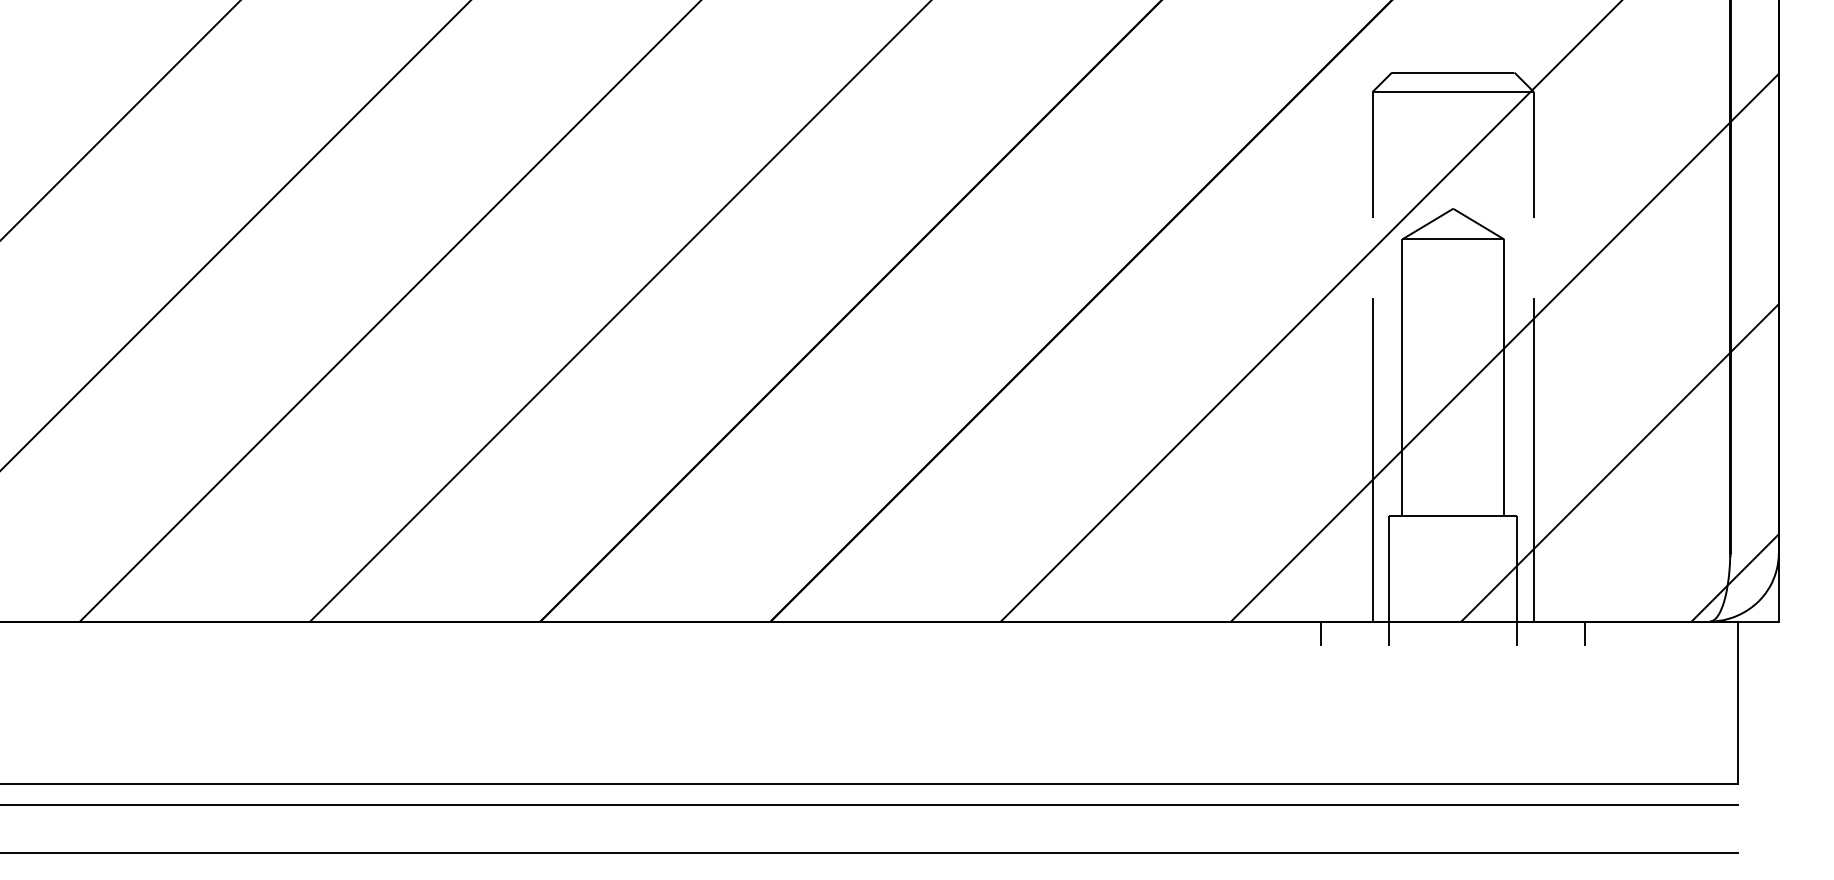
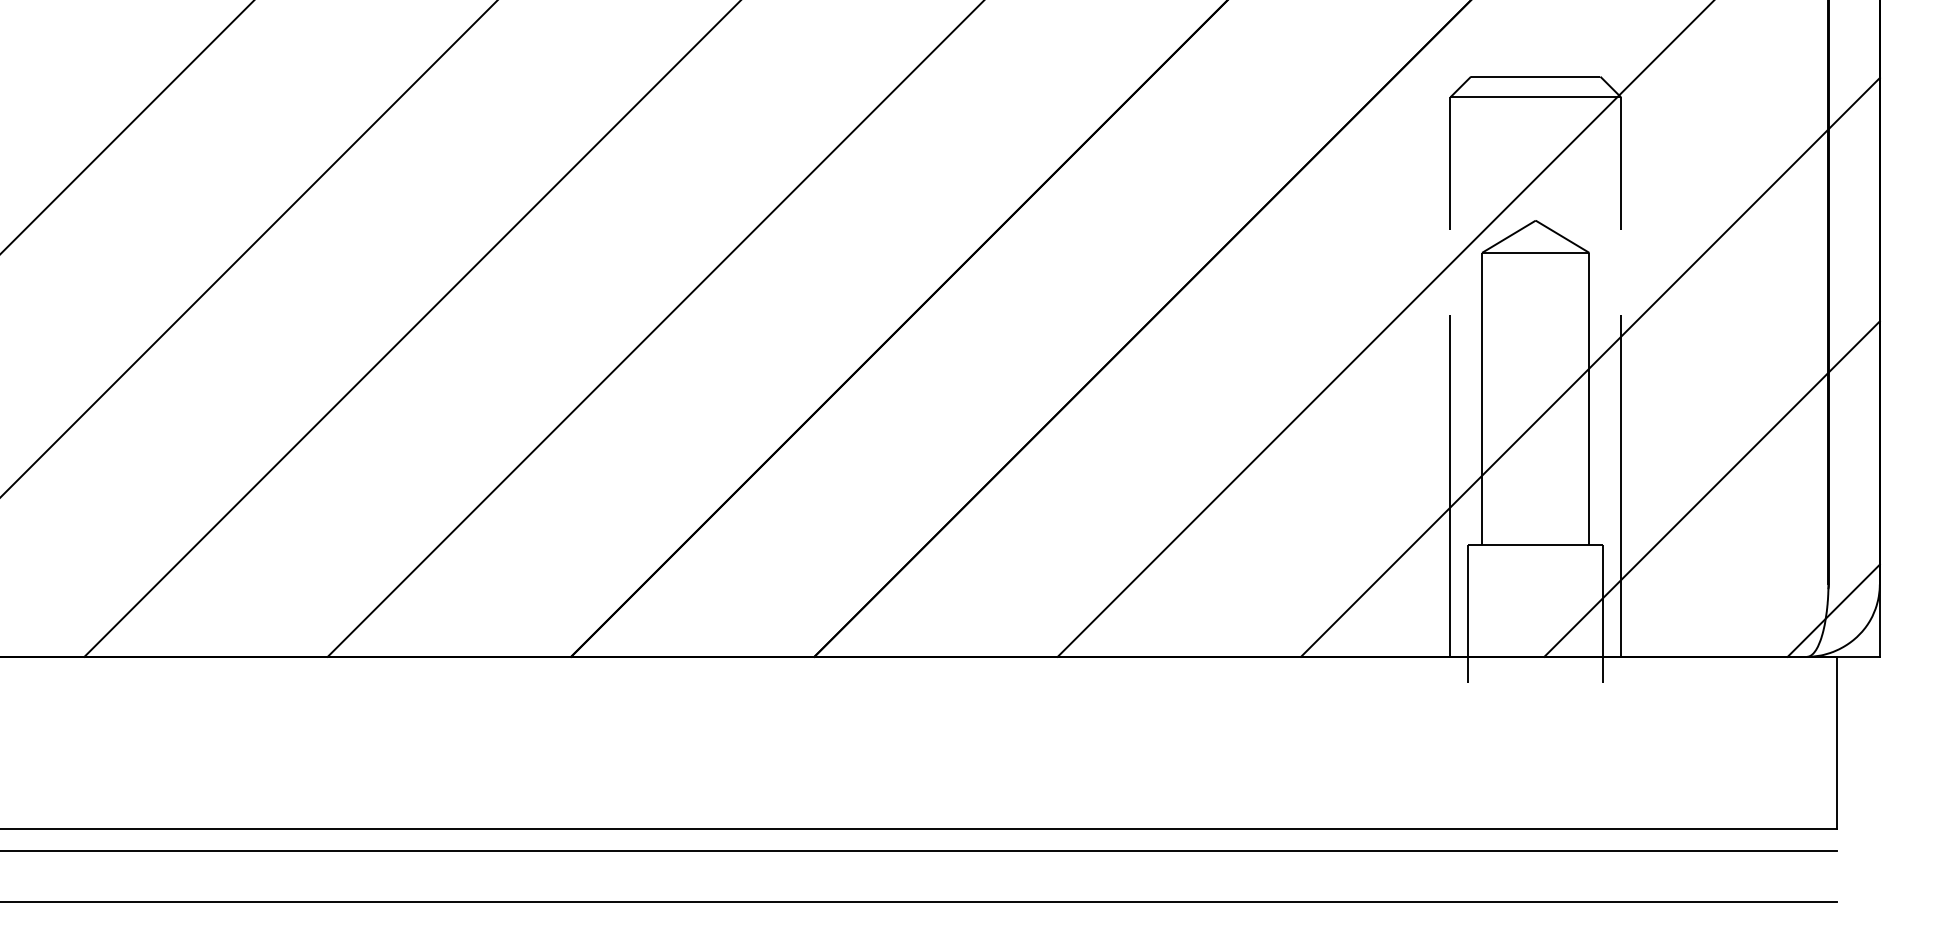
line: (1321, 633) -> (1396, 669), removed
line: (1585, 633) -> (1675, 669), removed

